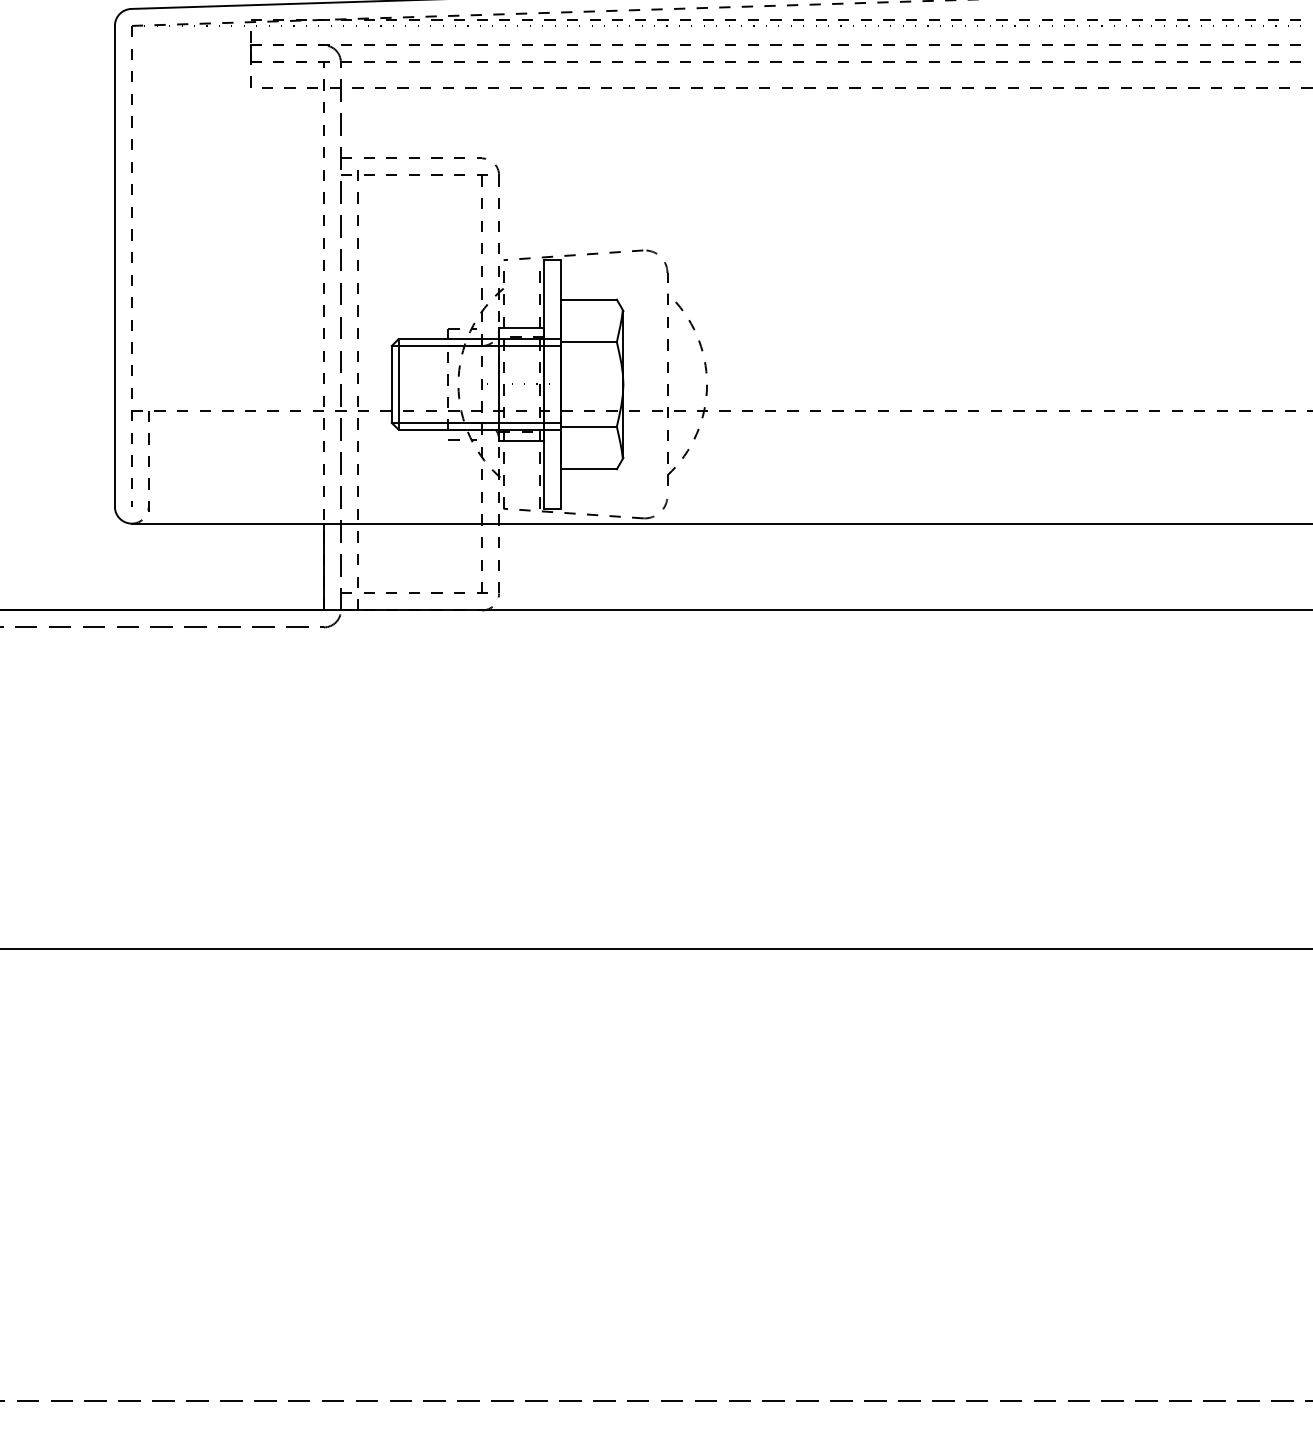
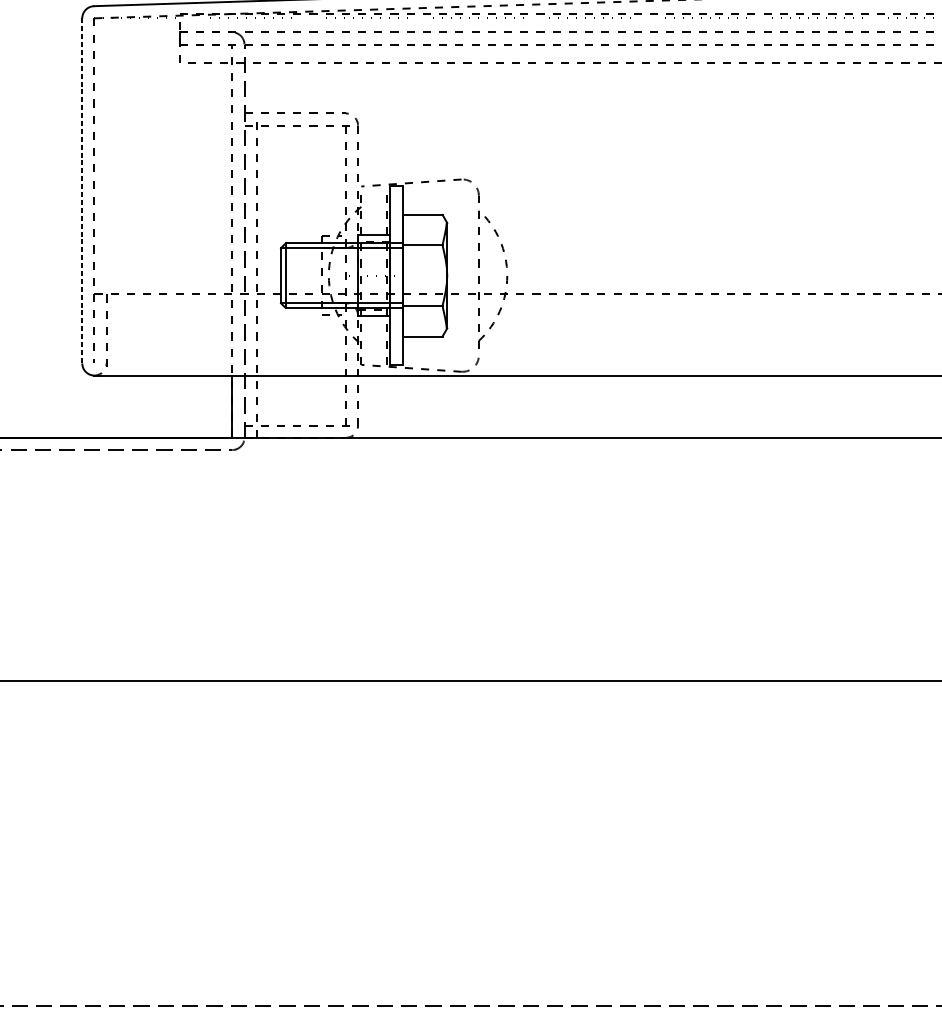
line: (114, 266) -> (82, 191), solid -> dashed

